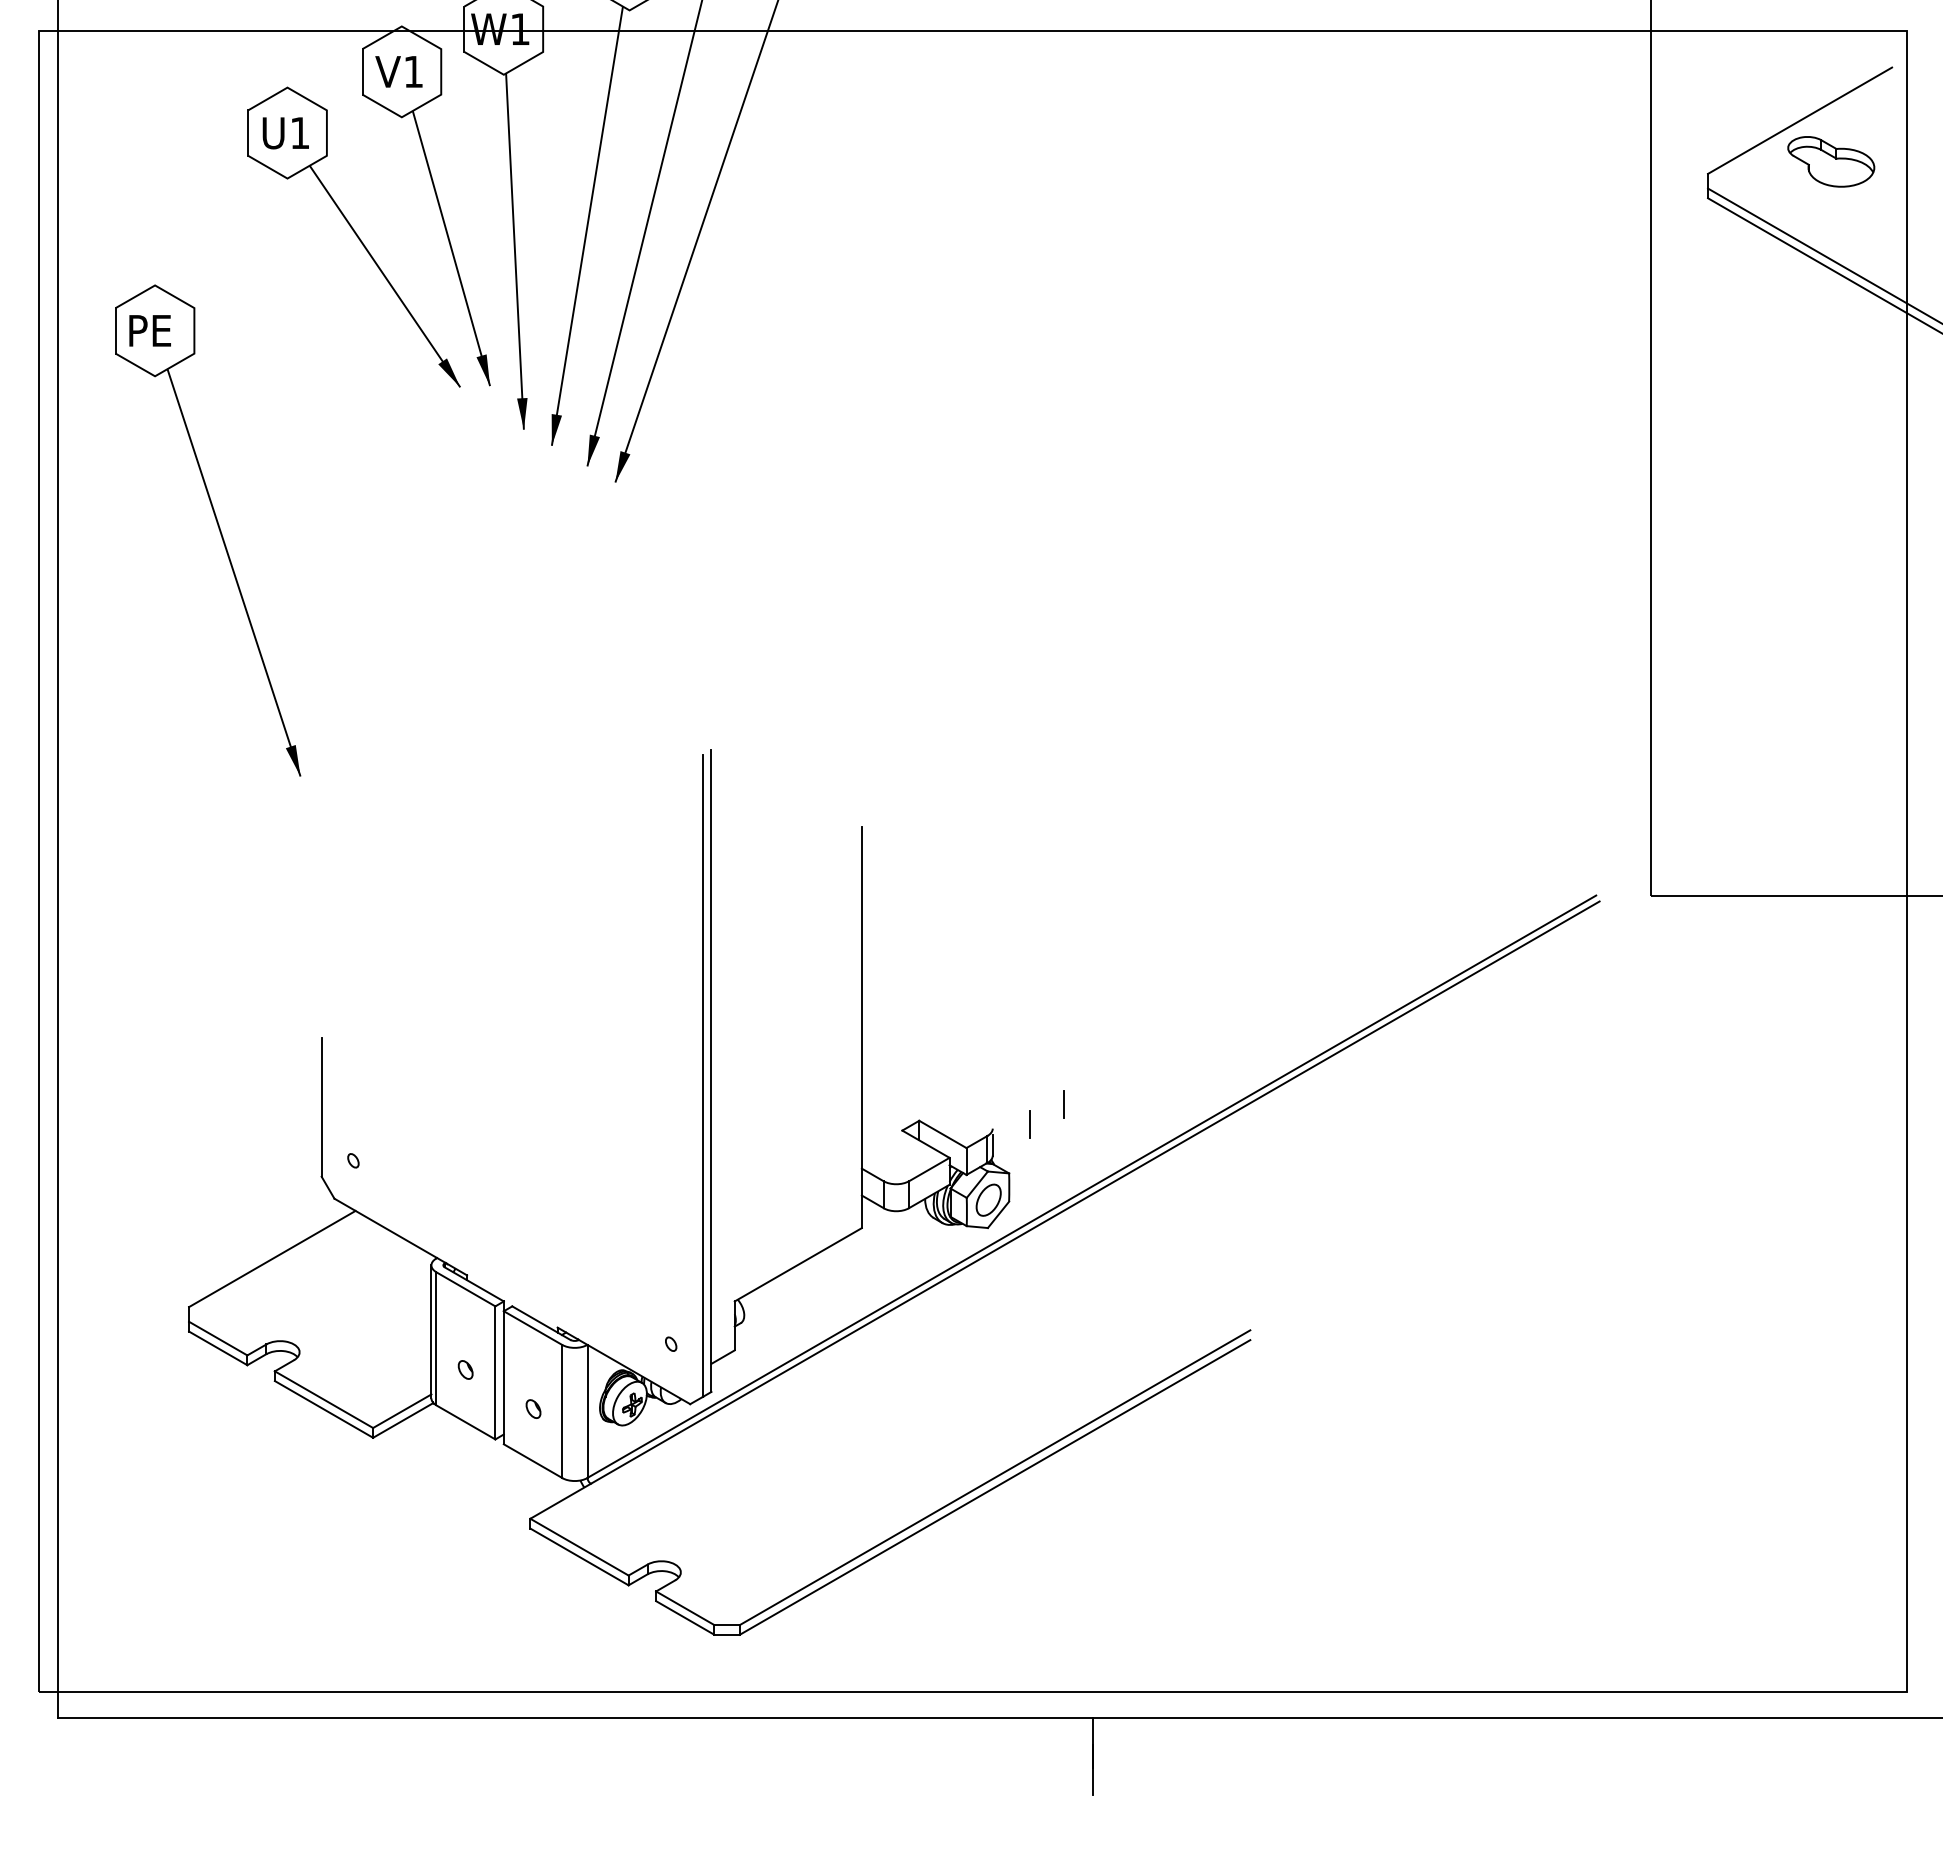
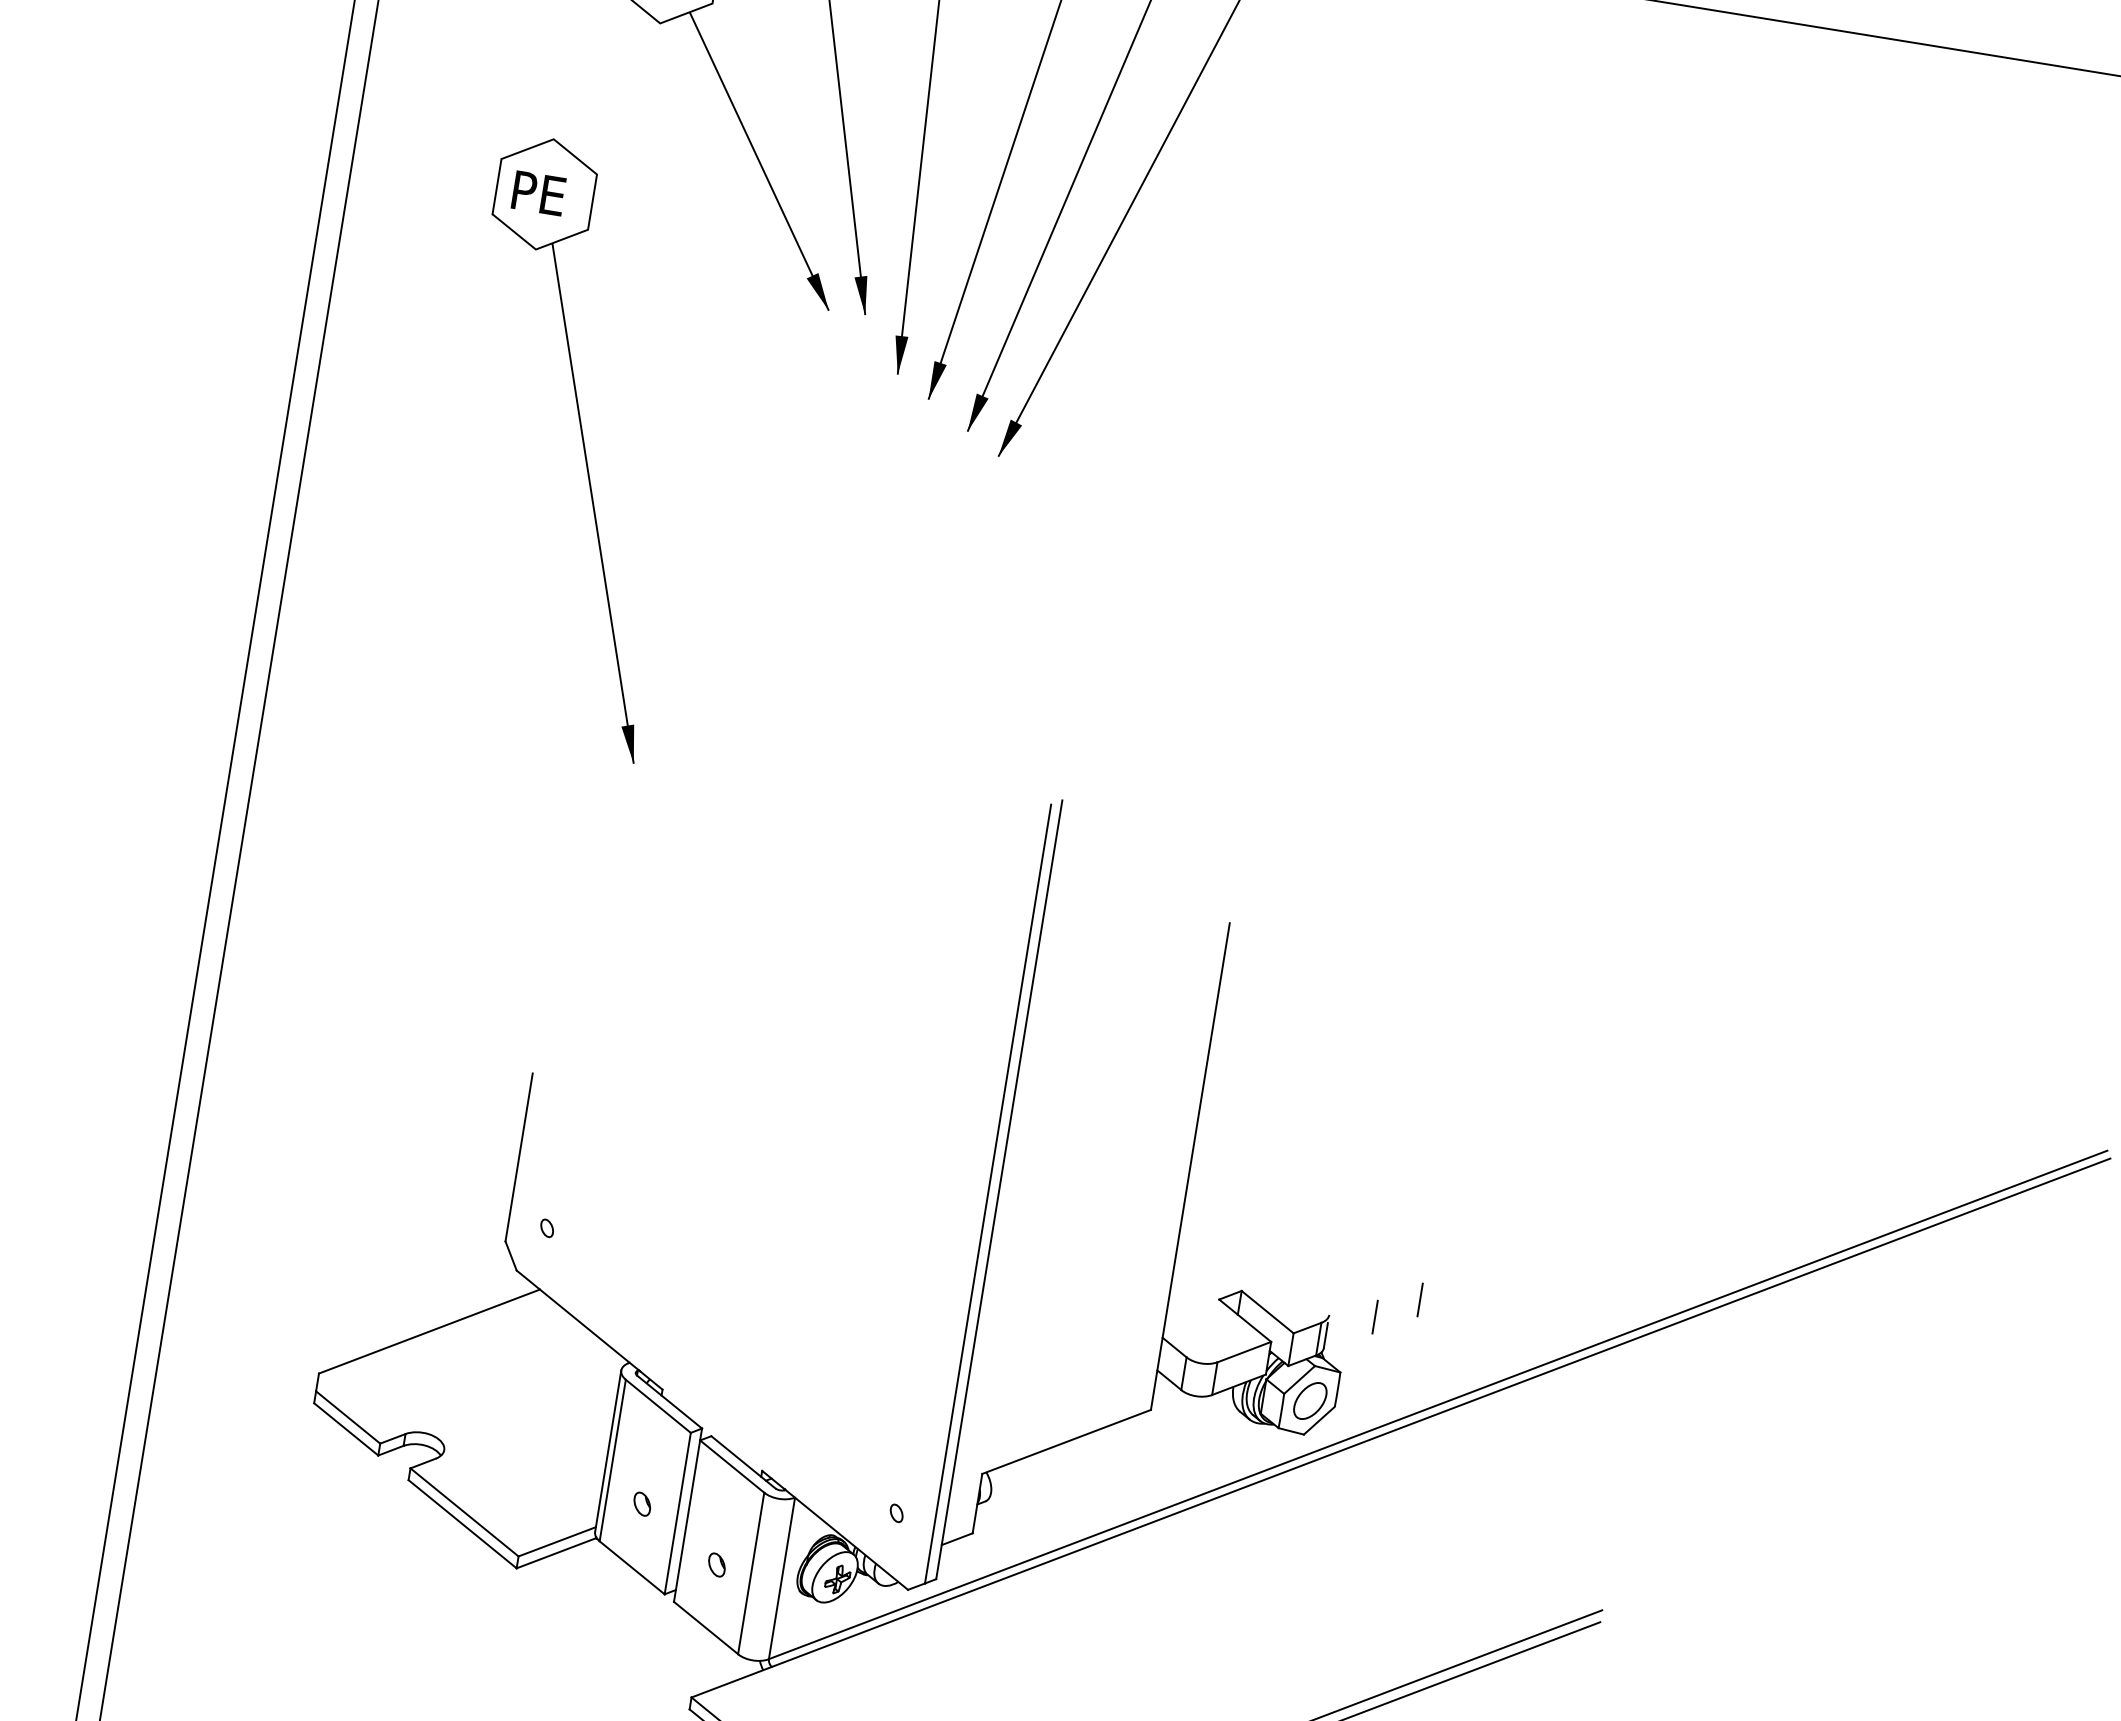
part: (218, 529) -> (582, 447), moved

